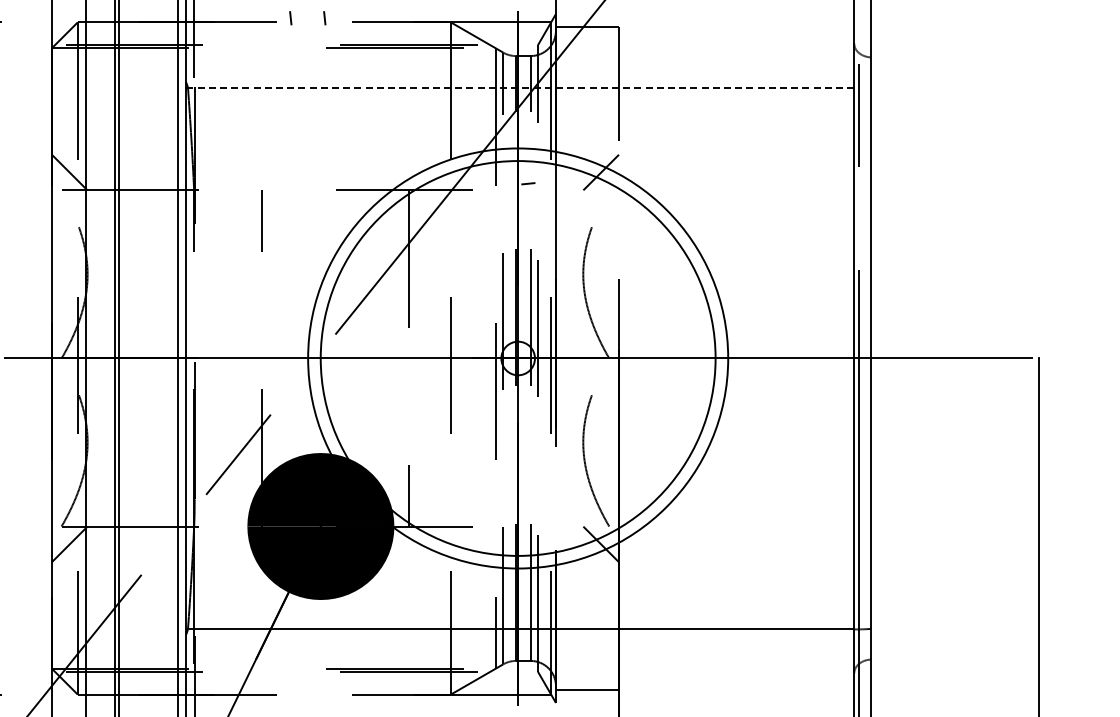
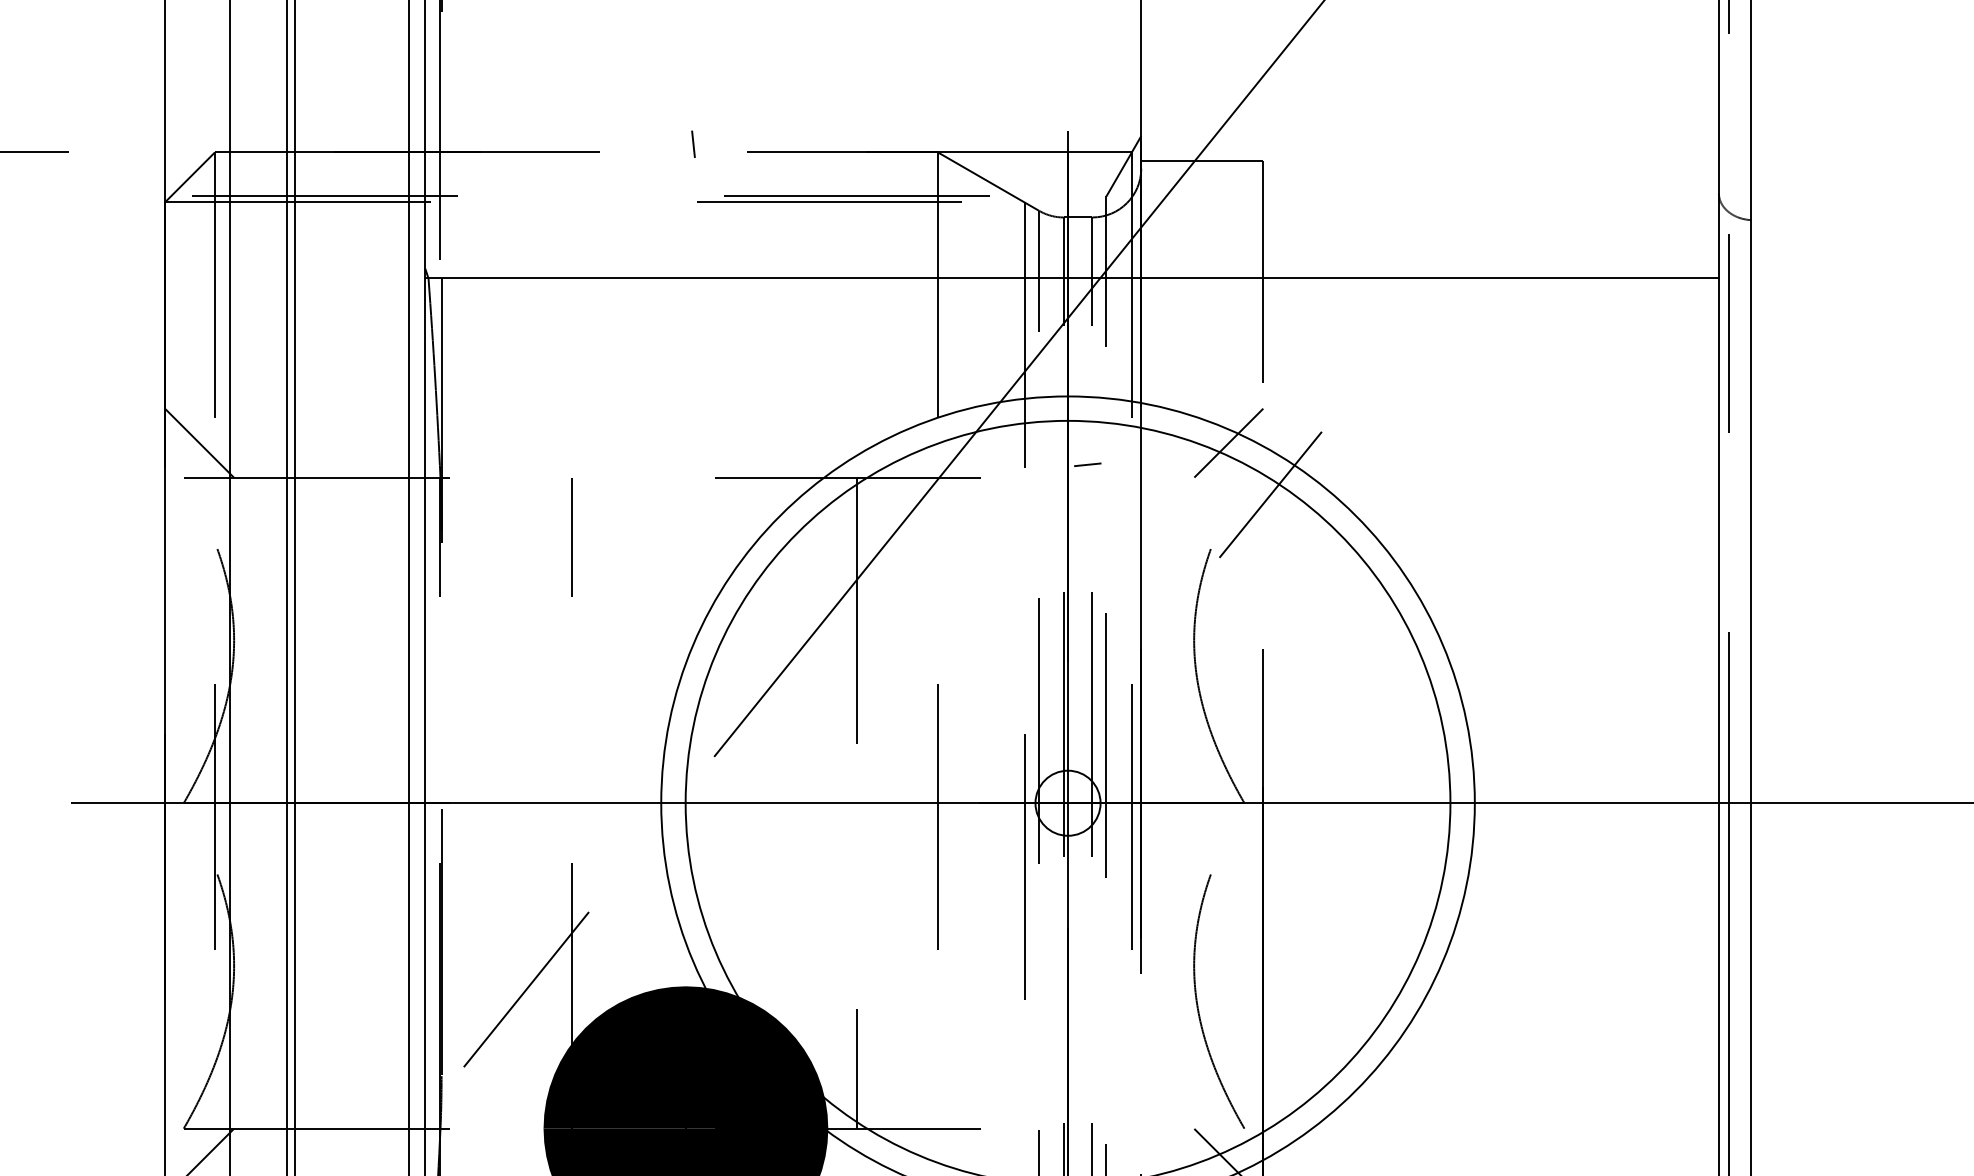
line: (290, 18) -> (627, 144), removed
line: (520, 87) -> (1072, 278), dashed -> solid
line: (622, 198) -> (1270, 493), added

